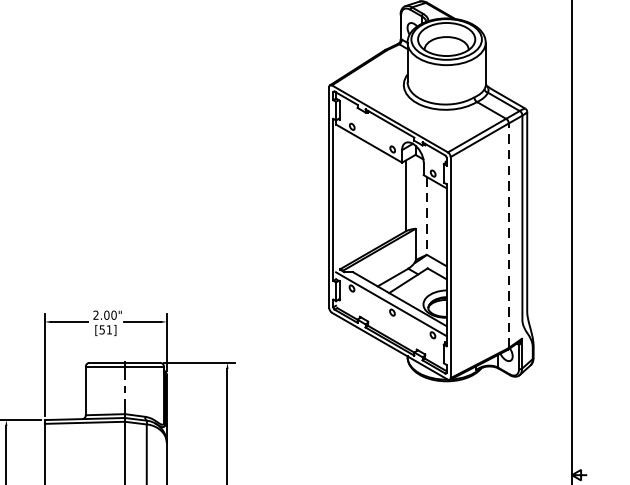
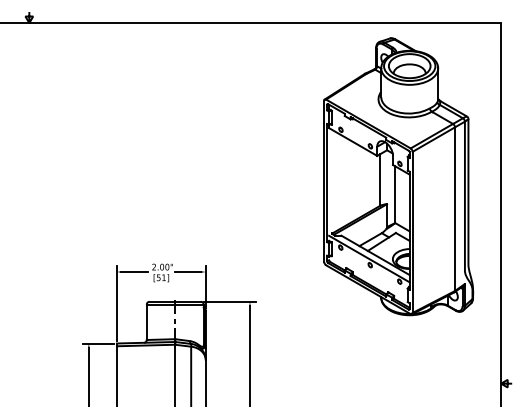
line: (427, 216) -> (395, 195), dashed -> solid
line: (509, 236) -> (455, 209), dashed -> solid

